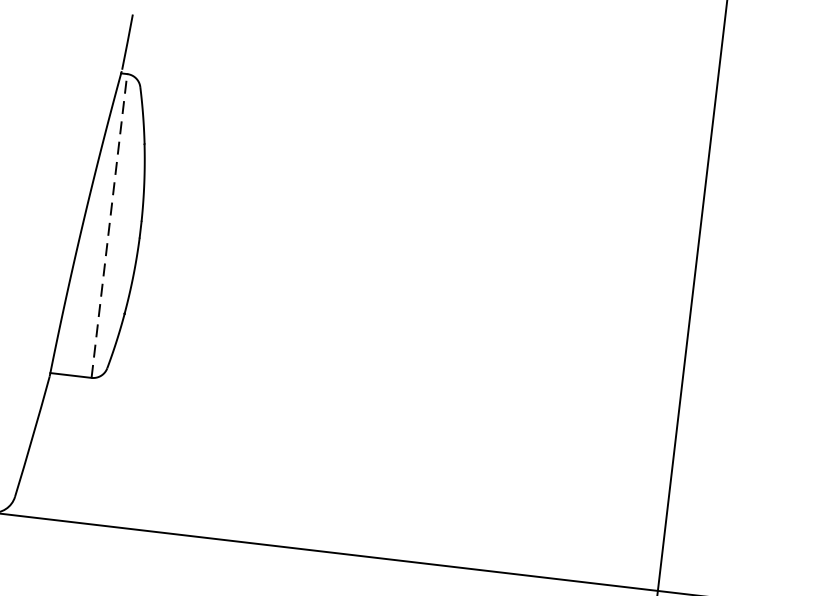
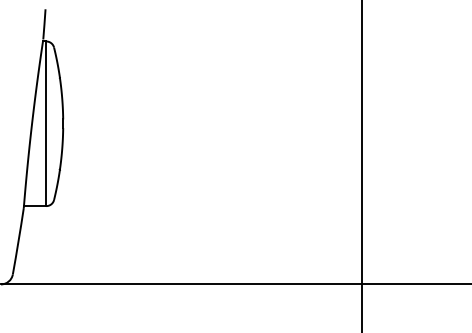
line: (109, 225) -> (46, 123), dashed -> solid

